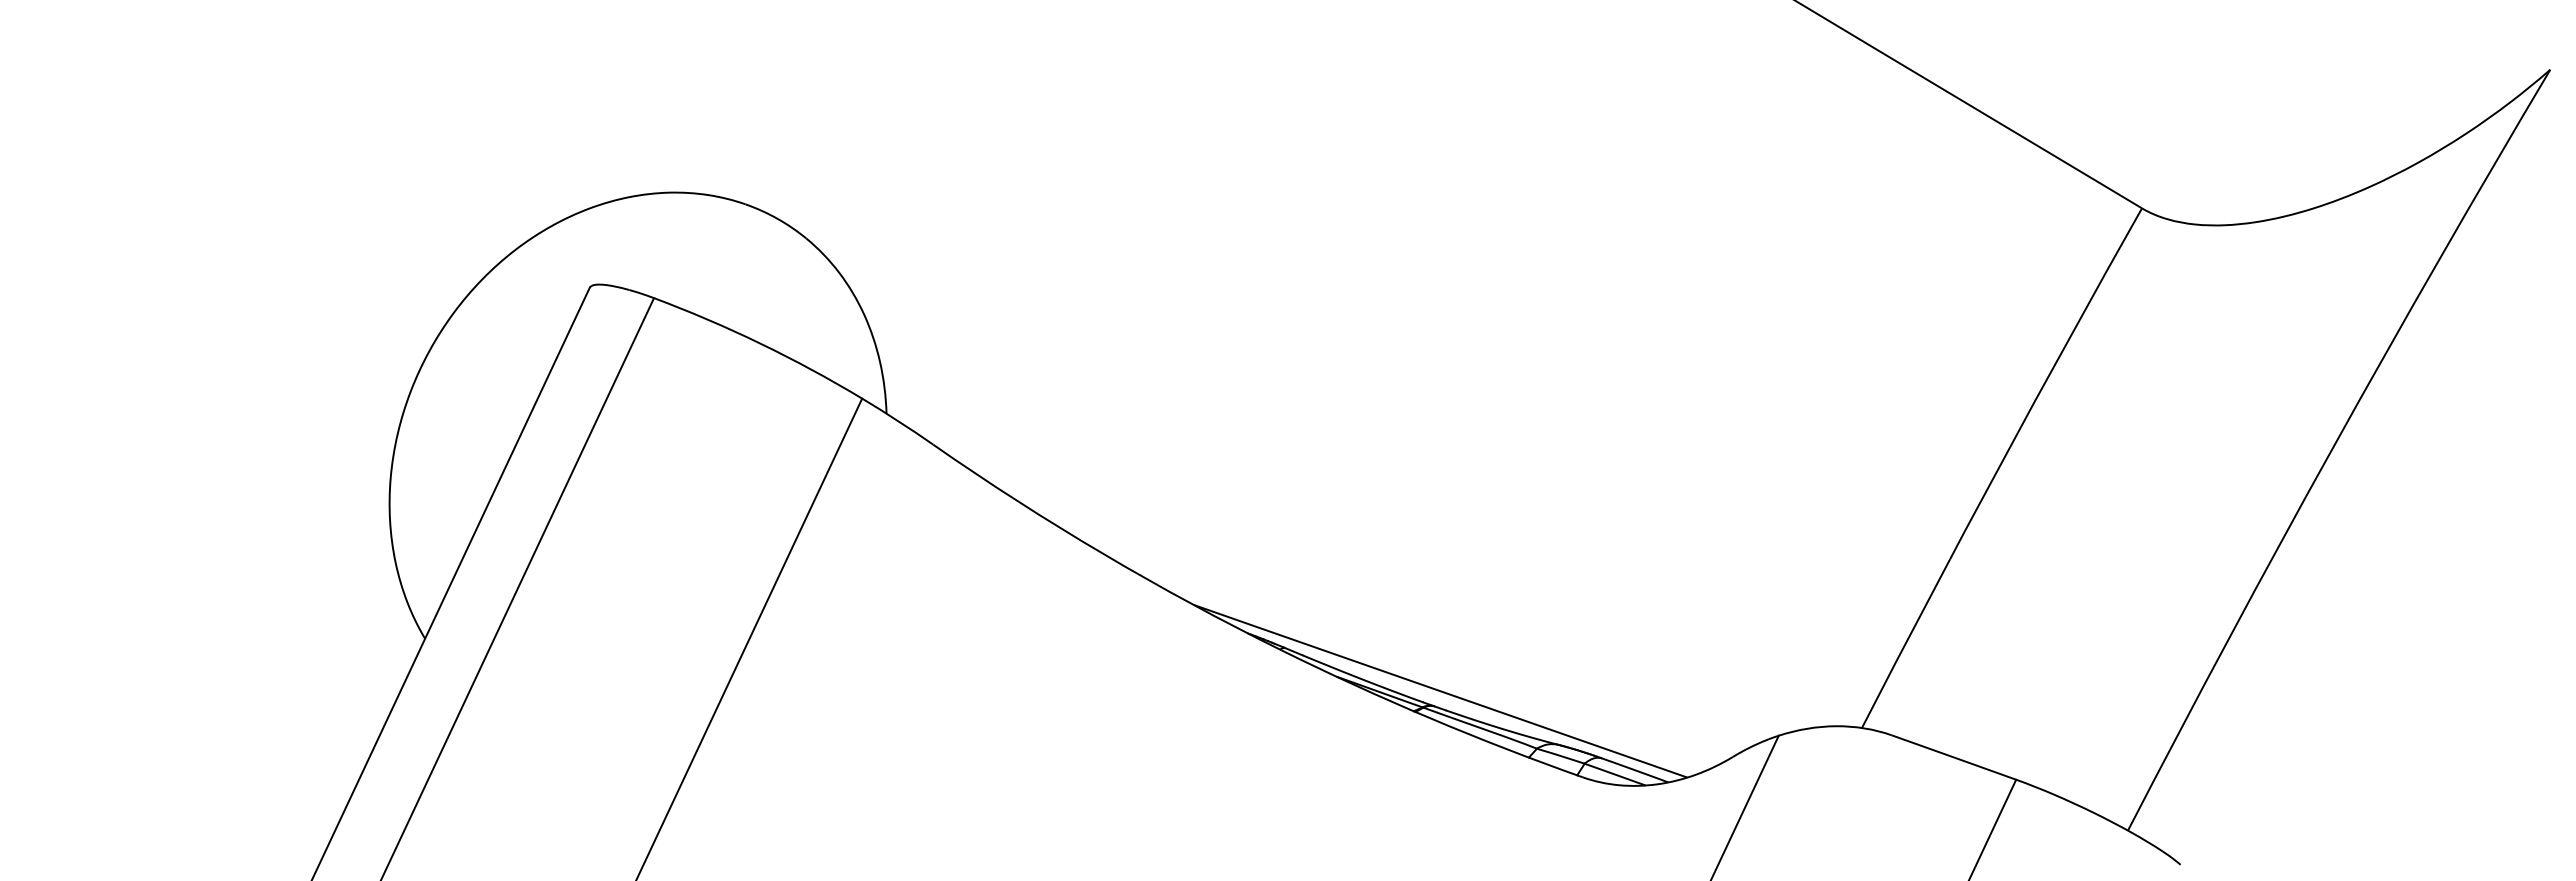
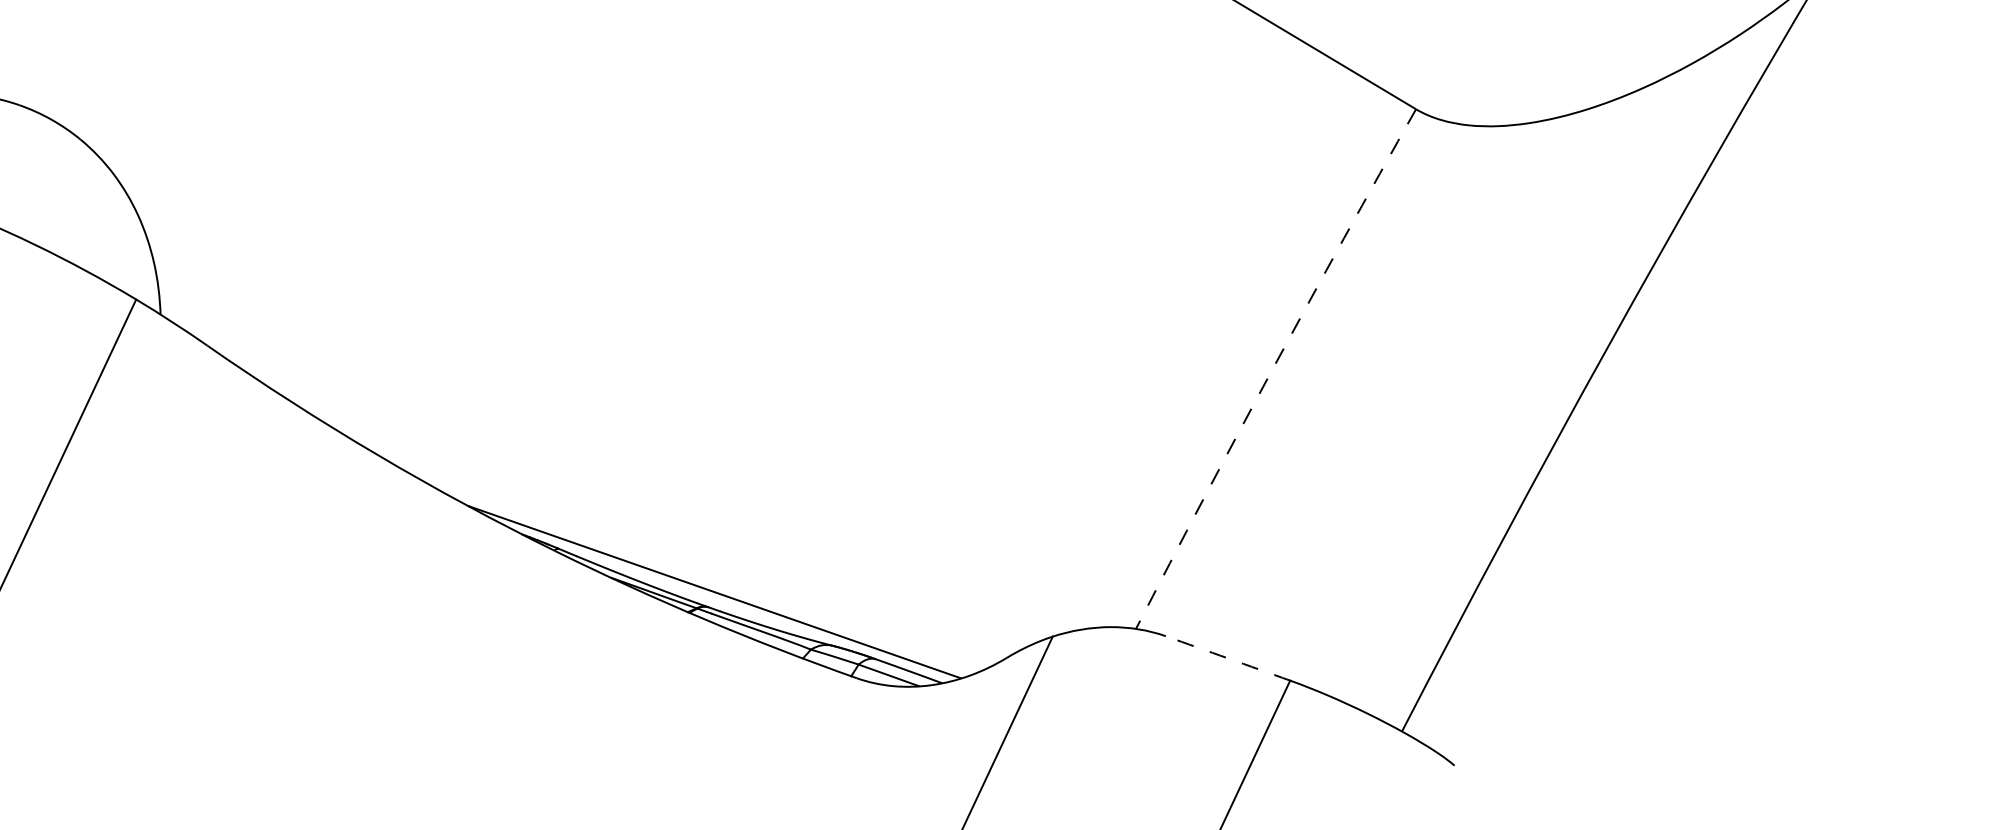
arc: (1999, 466) -> (1273, 367), solid -> dashed
arc: (1954, 757) -> (1228, 658), solid -> dashed

